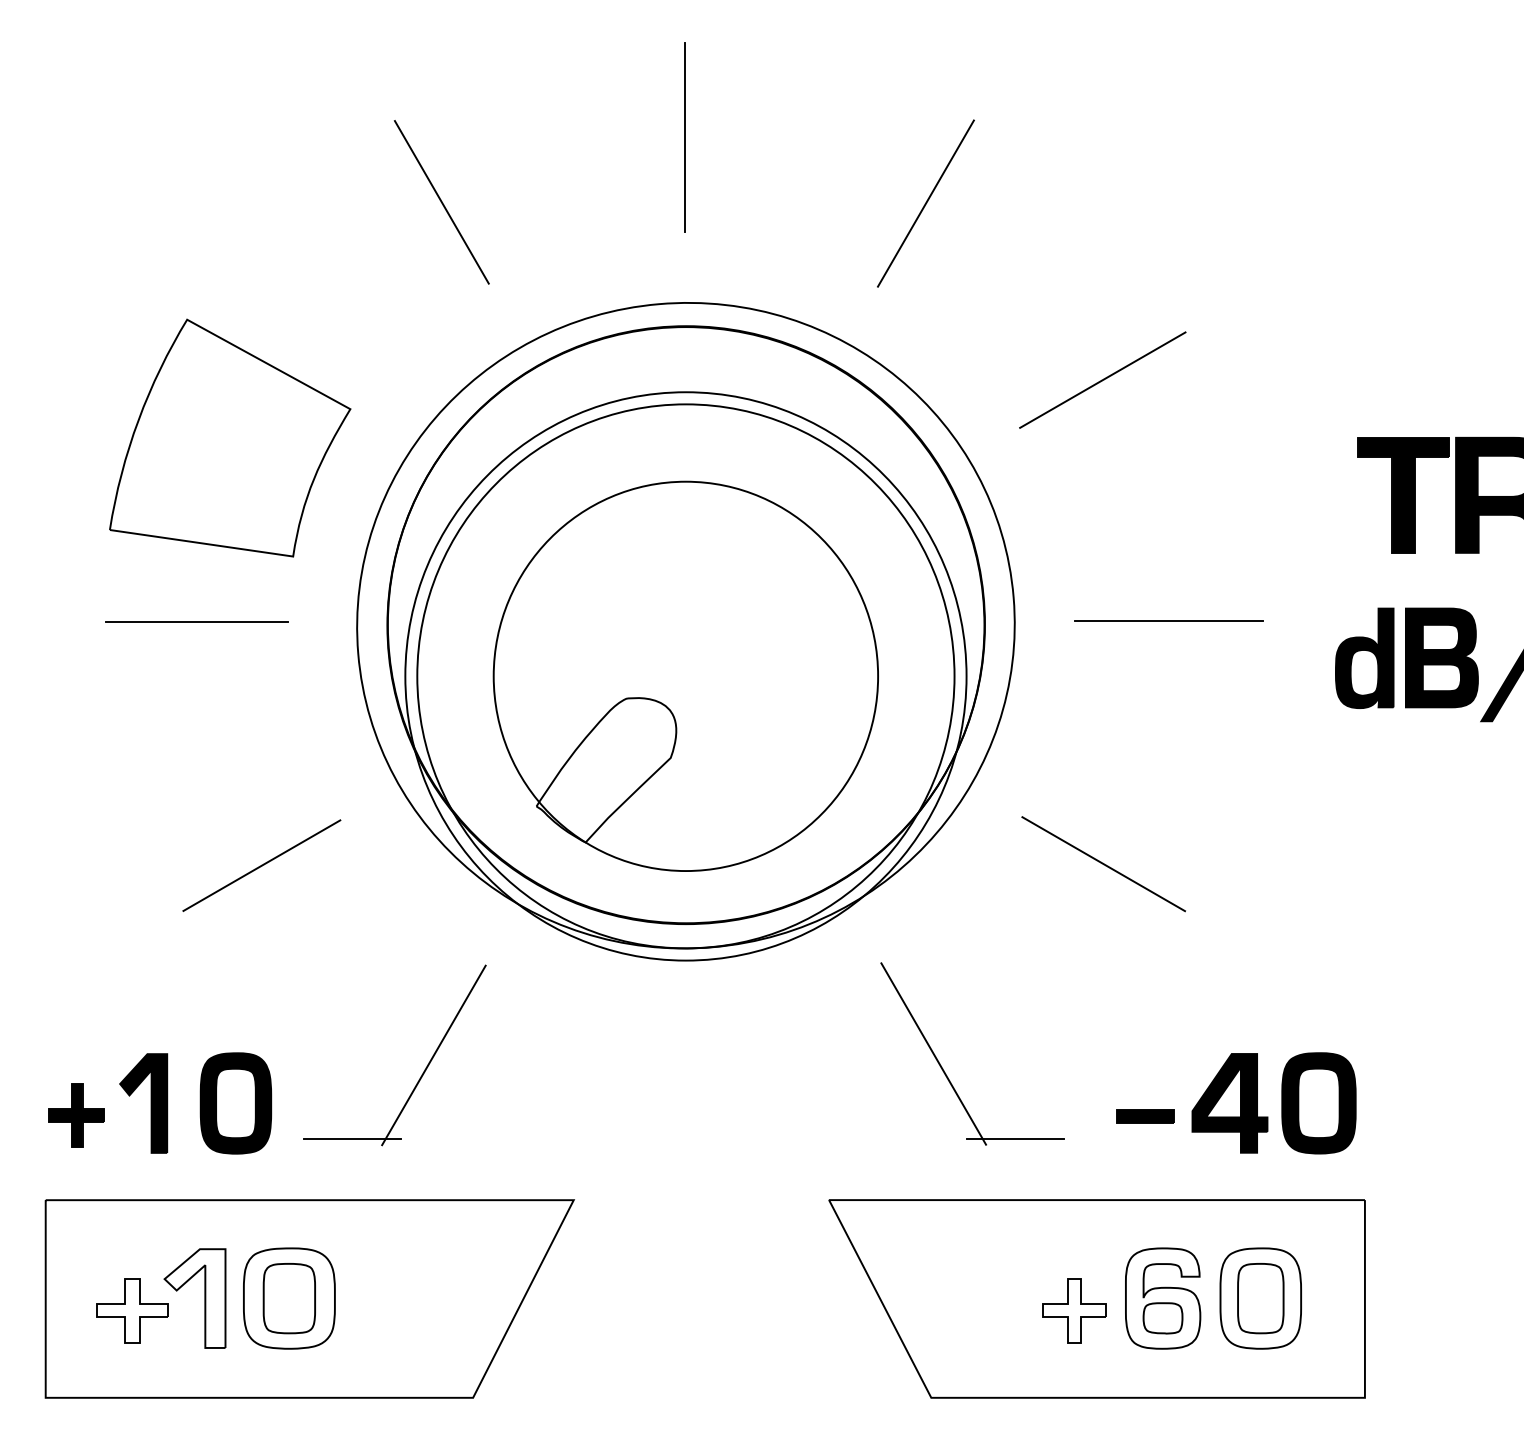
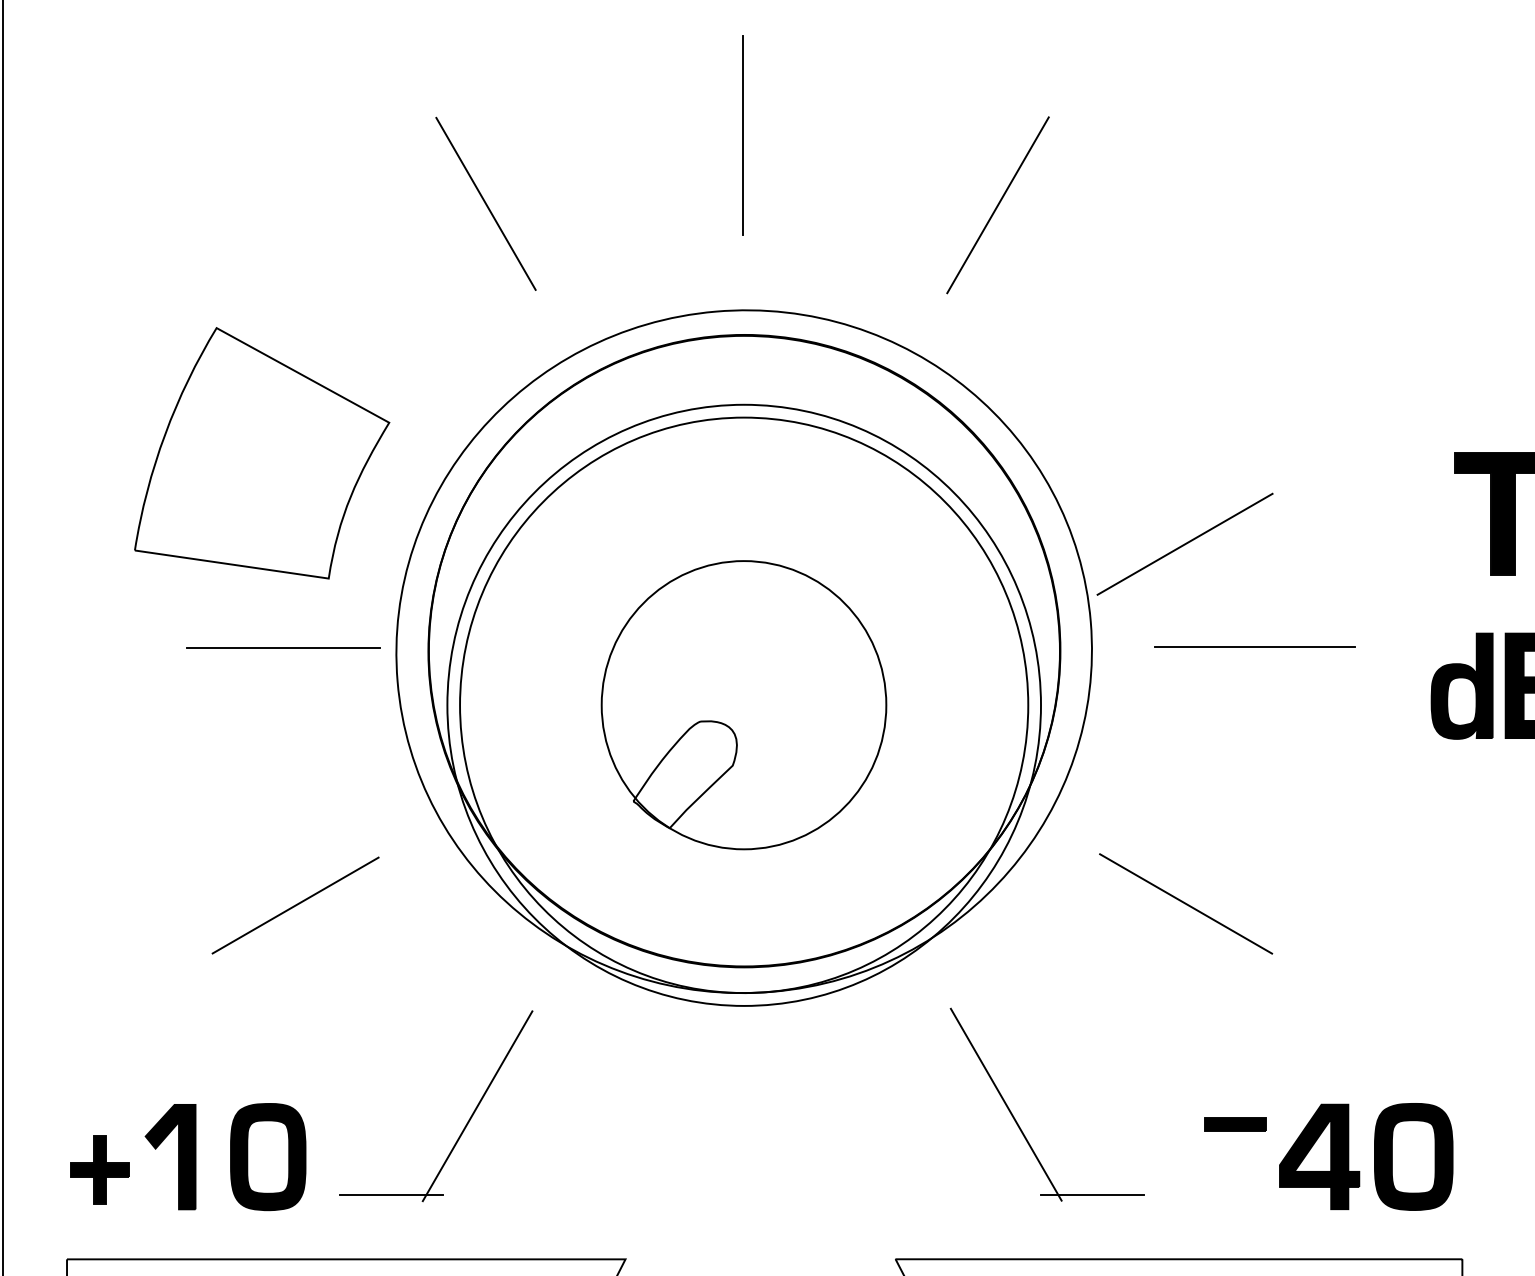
line: (1102, 379) -> (1184, 543), moved
line: (196, 621) -> (282, 647), moved
part: (685, 675) -> (743, 704), size x0.7
part: (1145, 1116) -> (1235, 1124), moved

